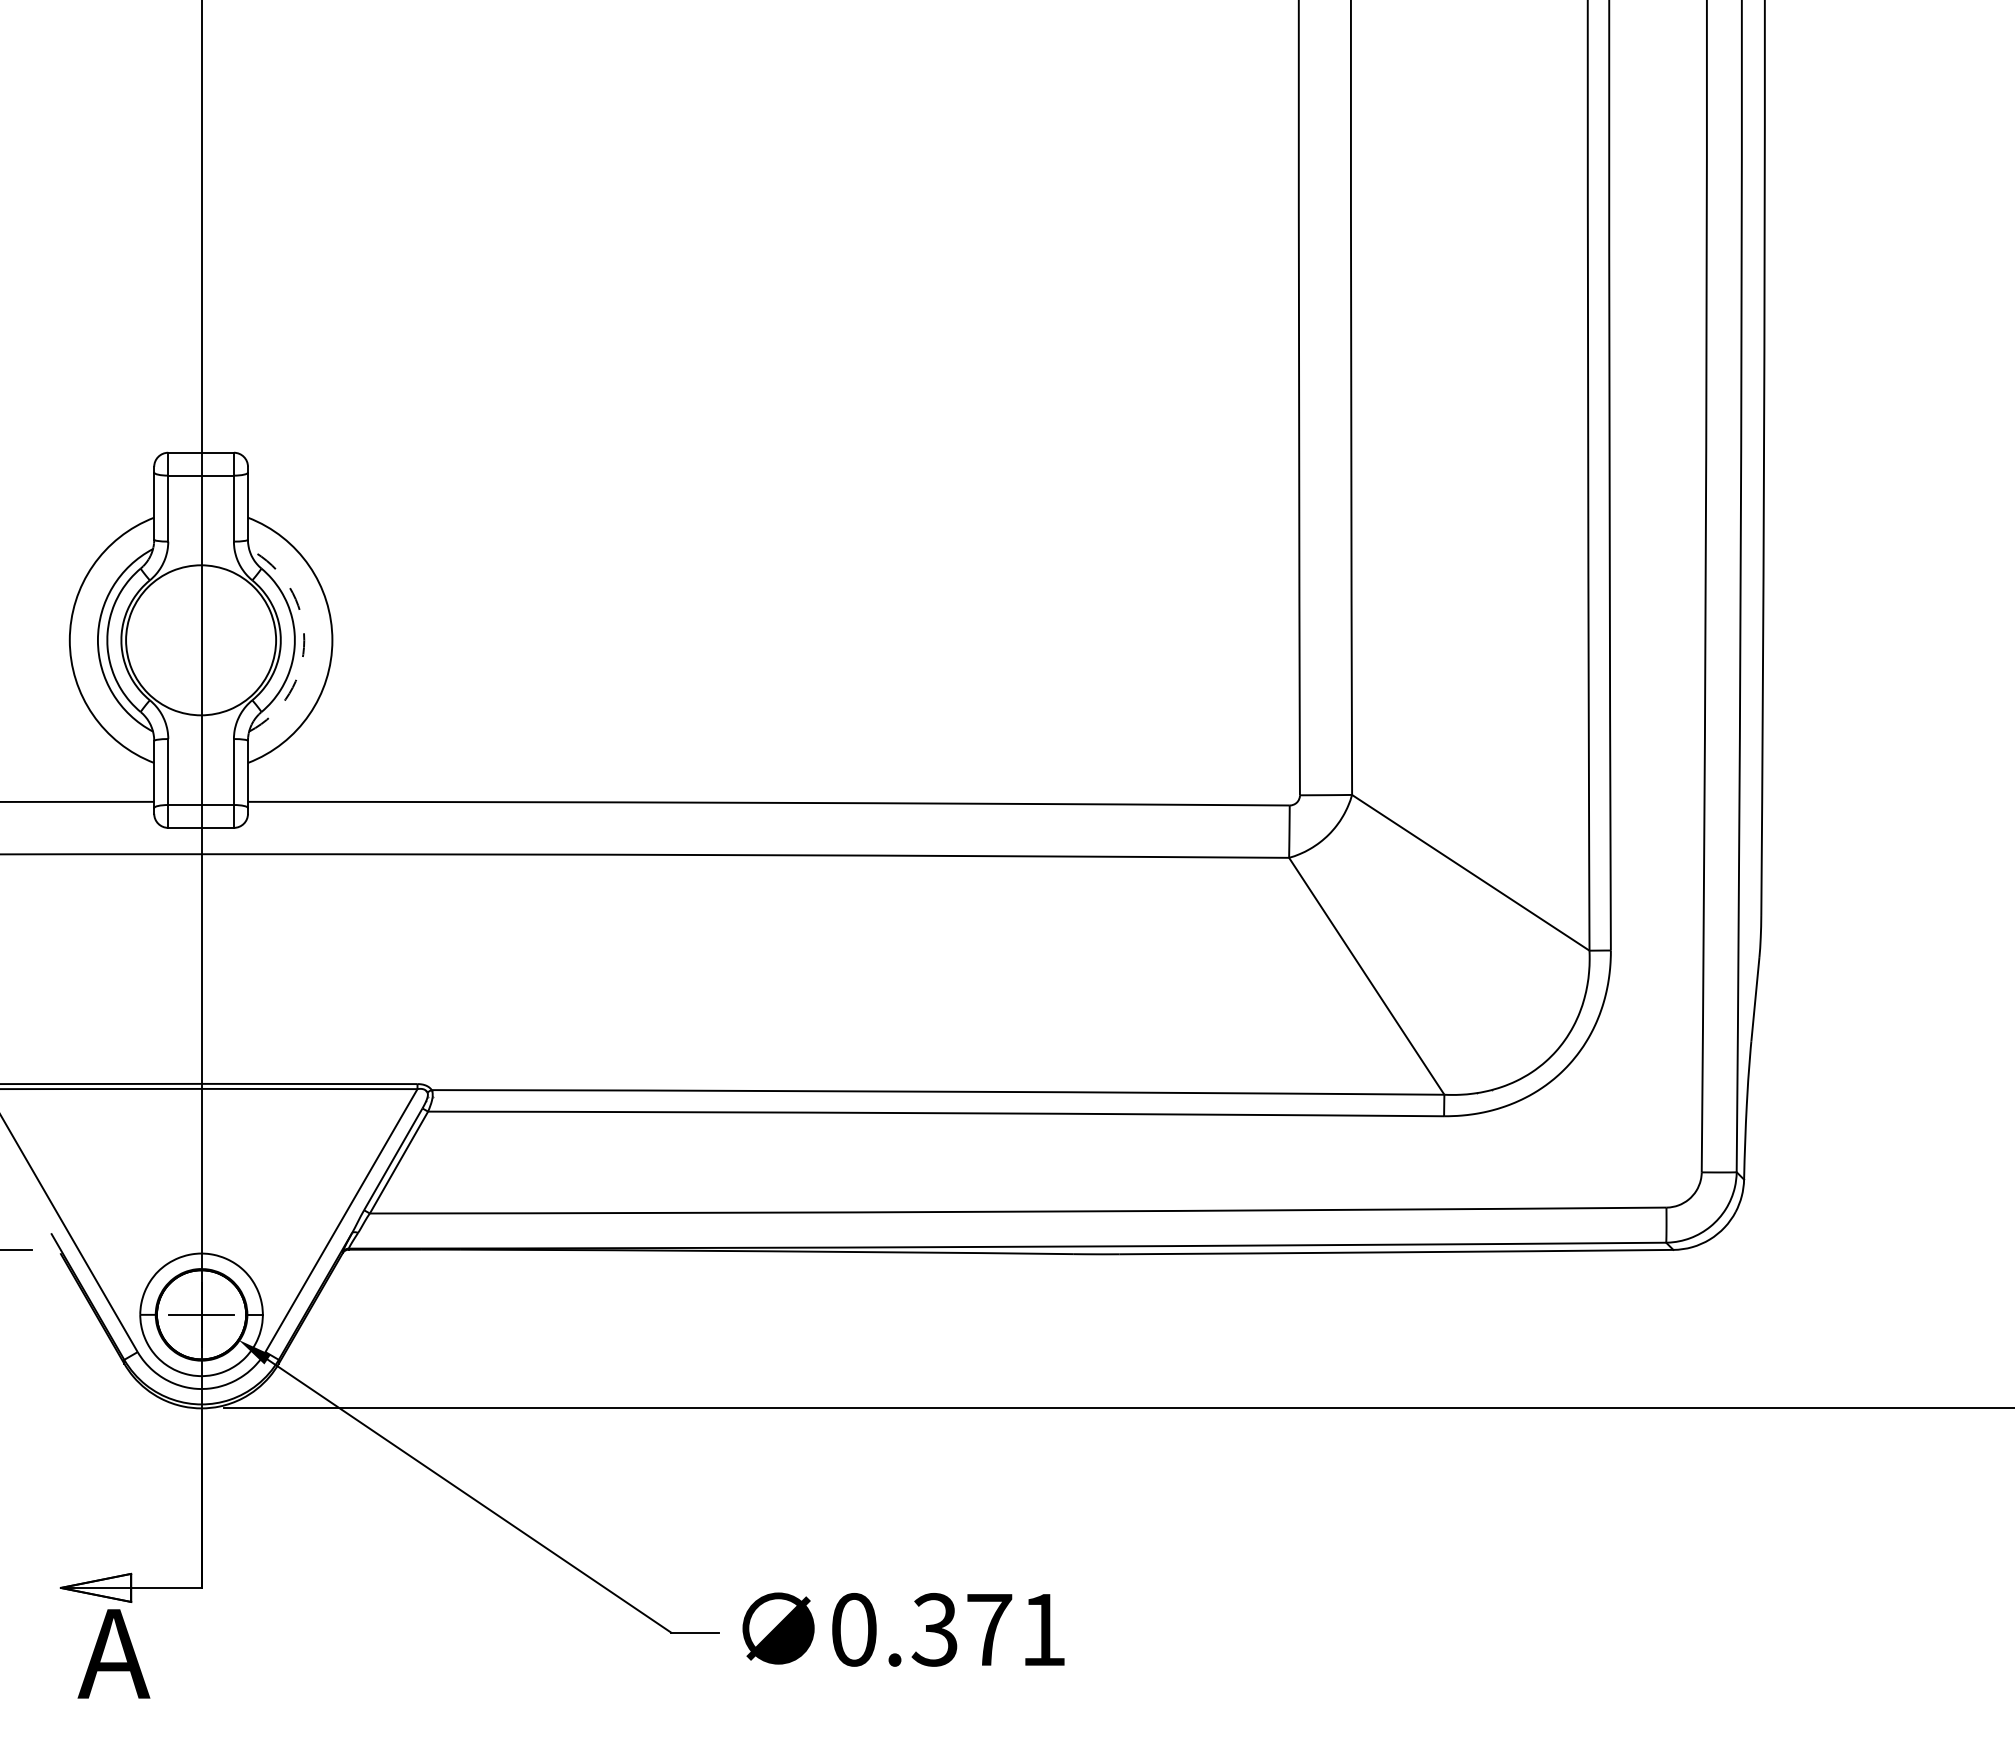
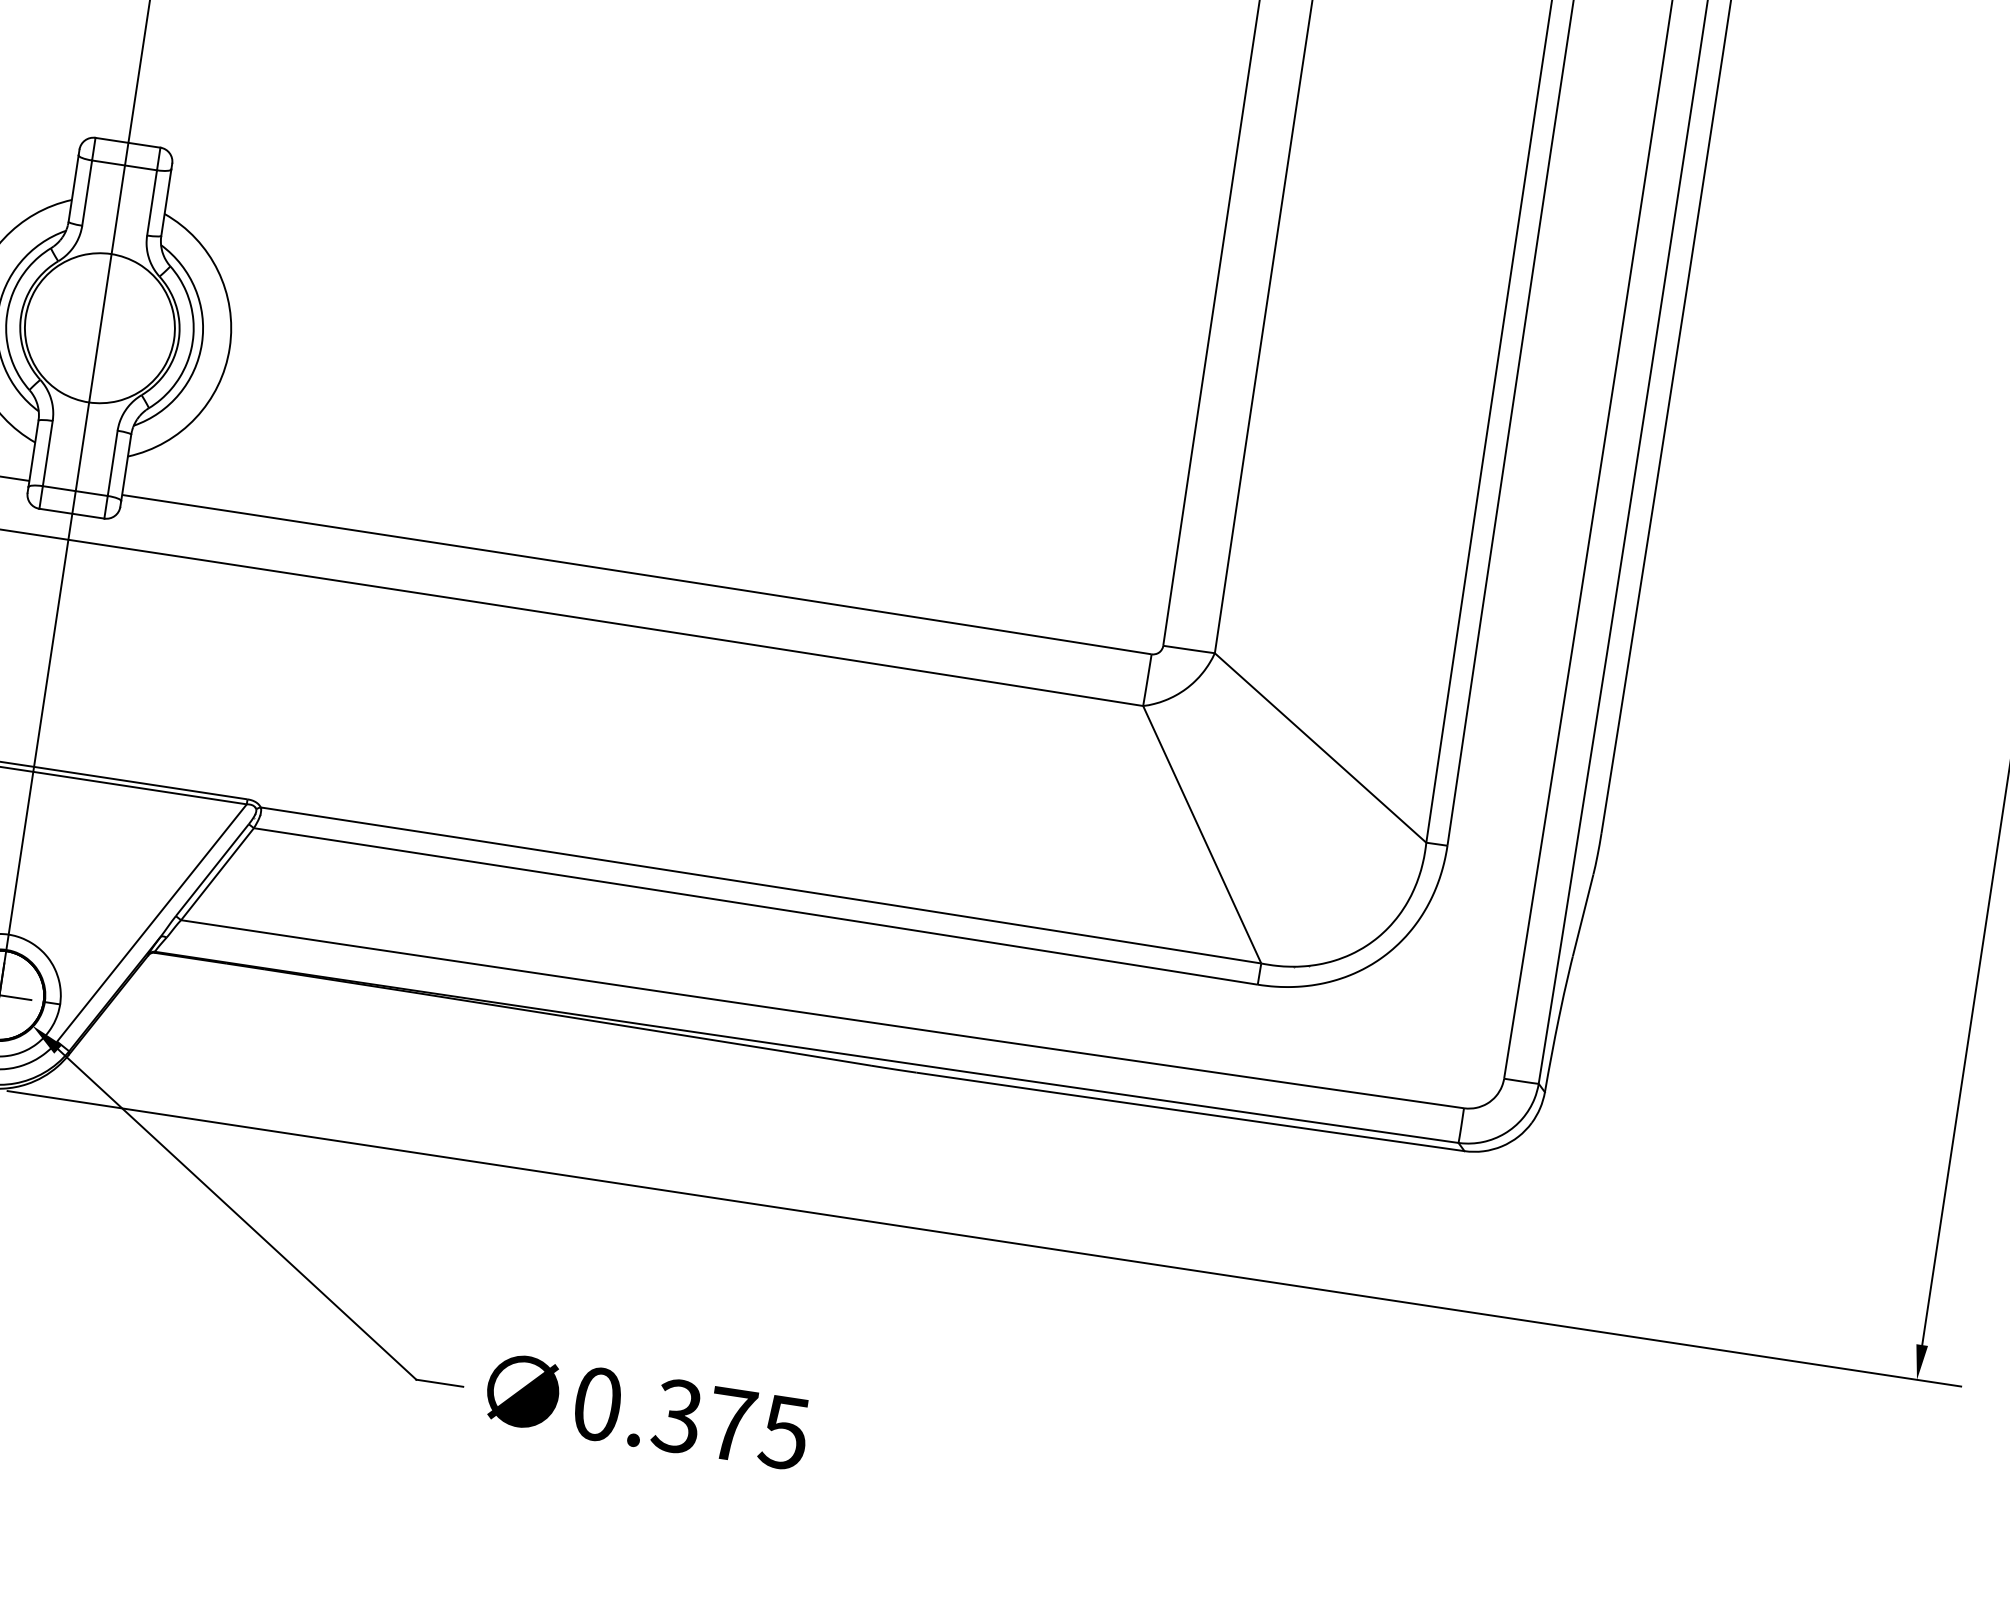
arc: (304, 640) -> (202, 343), dashed -> solid
text: (1042, 1630) -> (783, 1433), 0.371 -> 0.375

